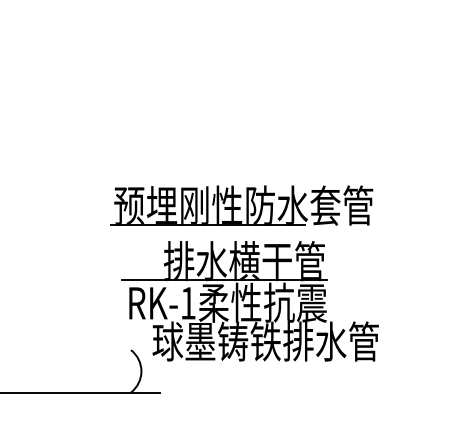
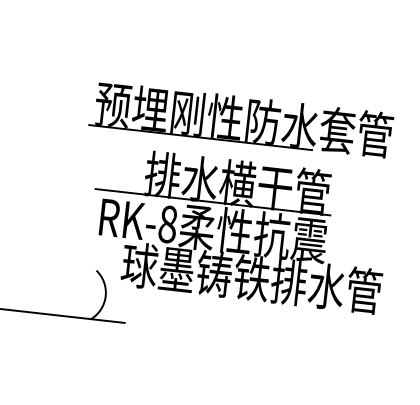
text: (187, 303) -> (167, 224), RK-1 -> RK-8

